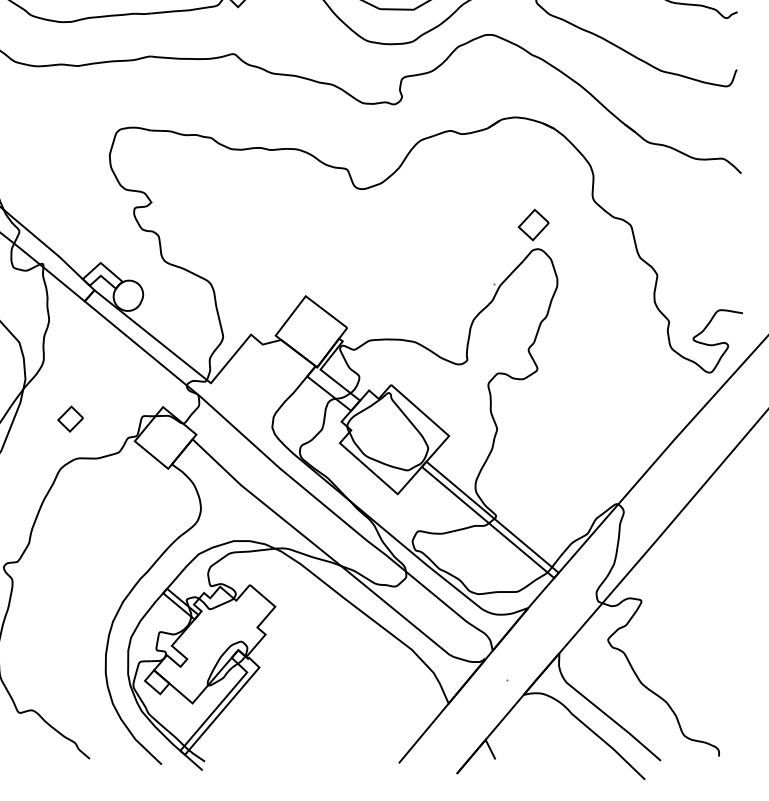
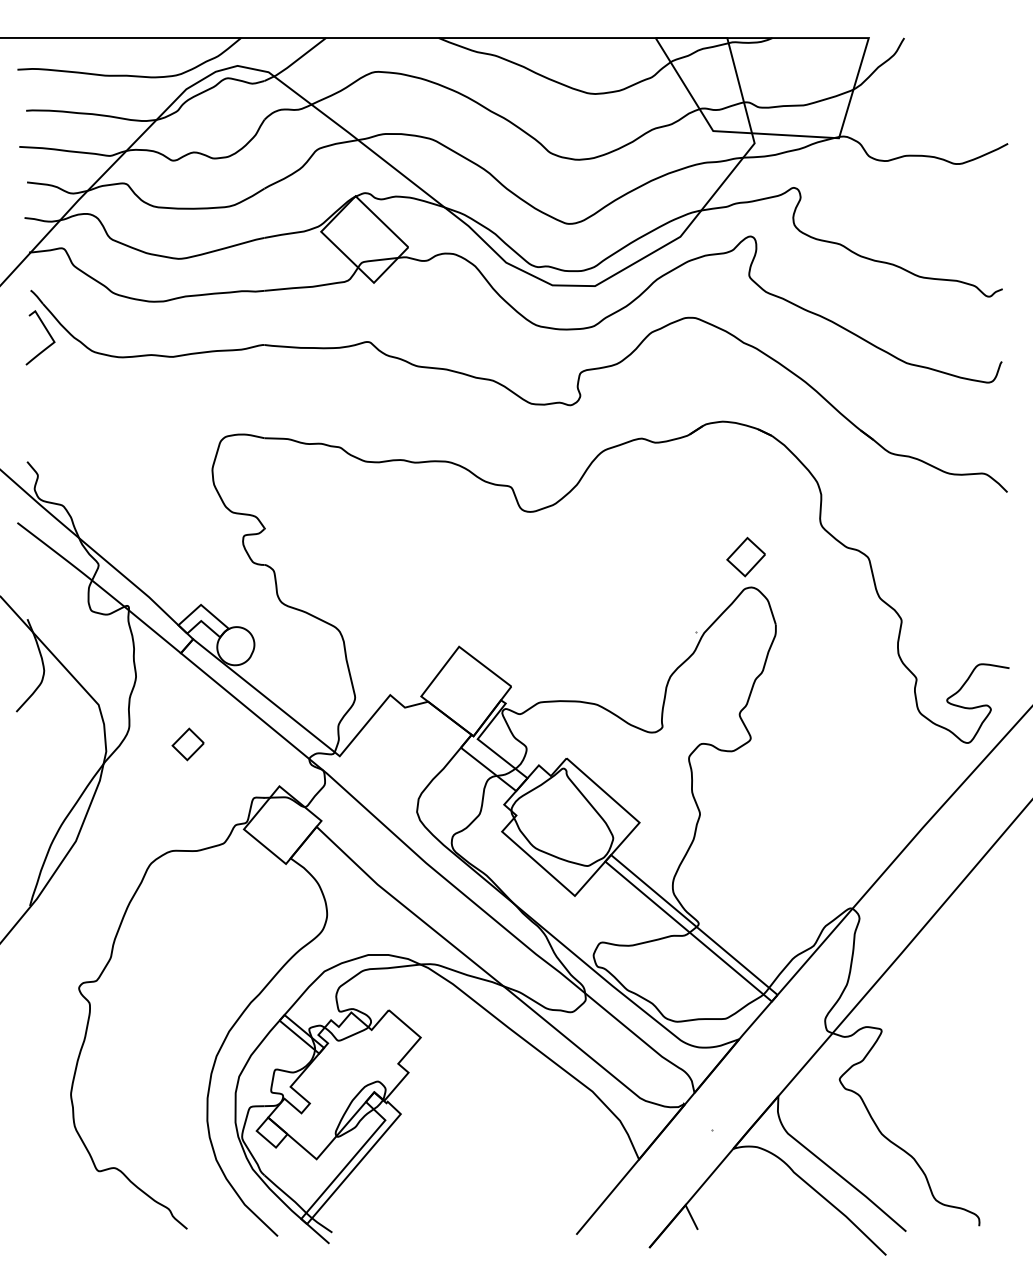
part: (70, 419) -> (187, 744), moved

